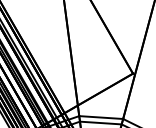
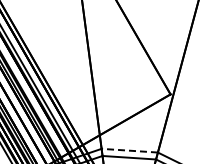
line: (100, 117) -> (129, 150), solid -> dashed

